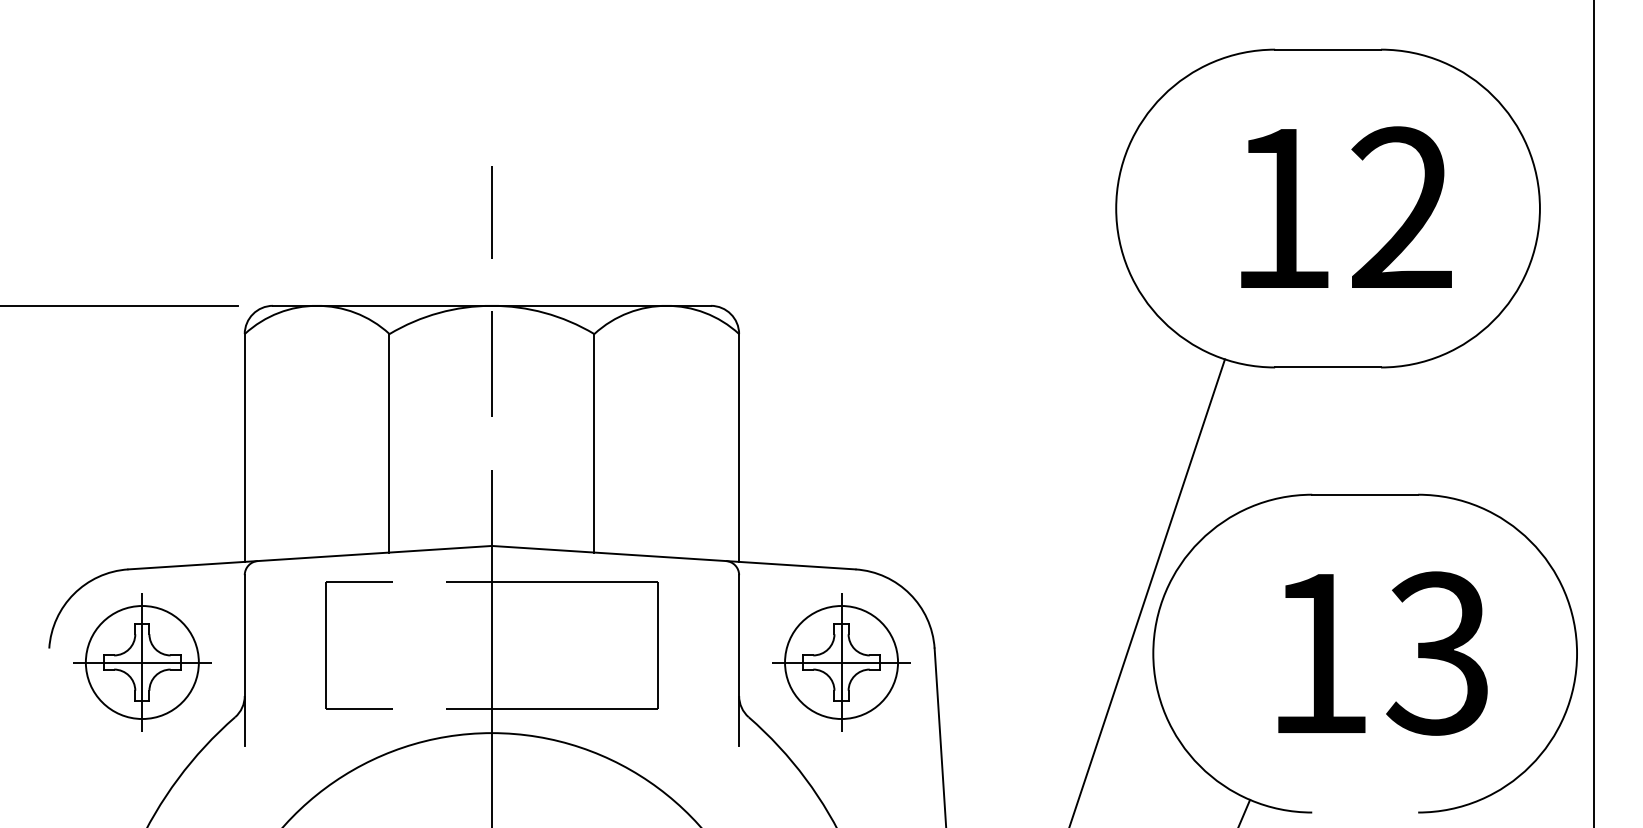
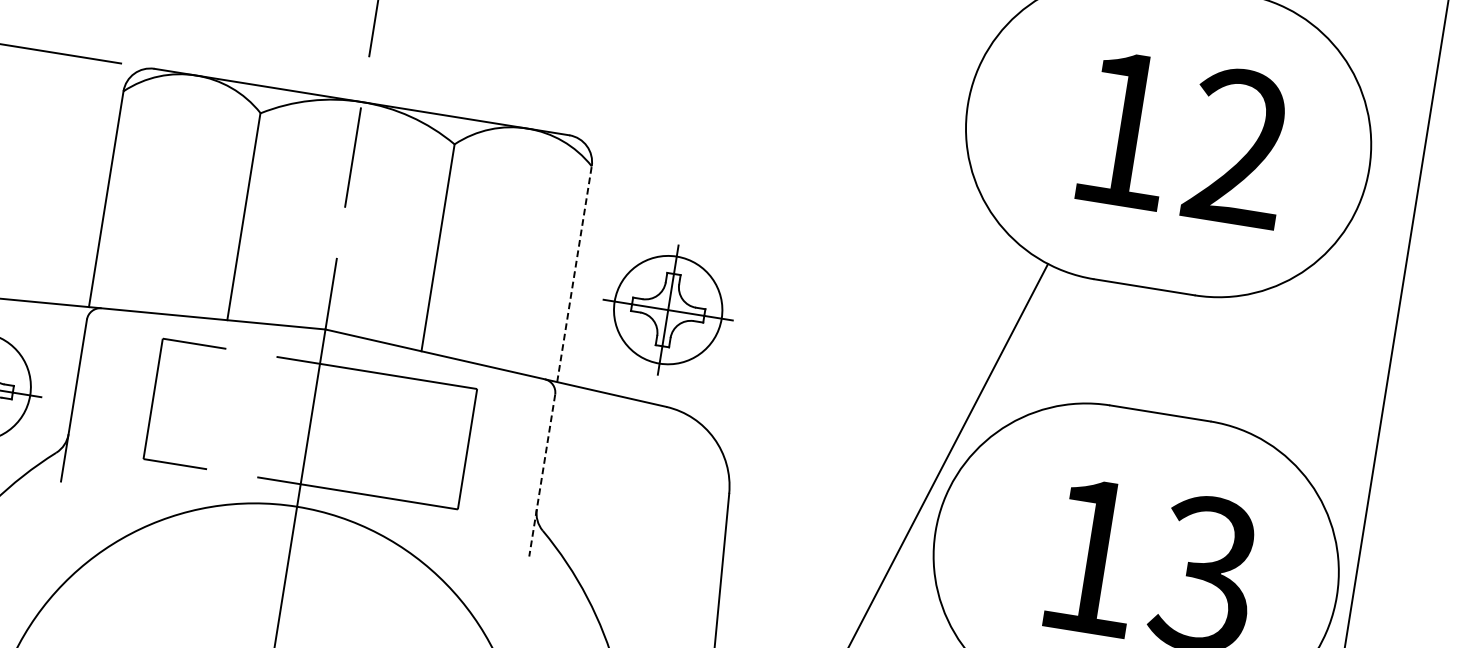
line: (739, 447) -> (574, 273), solid -> dashed
line: (739, 661) -> (542, 476), solid -> dashed
part: (841, 662) -> (668, 310), moved

